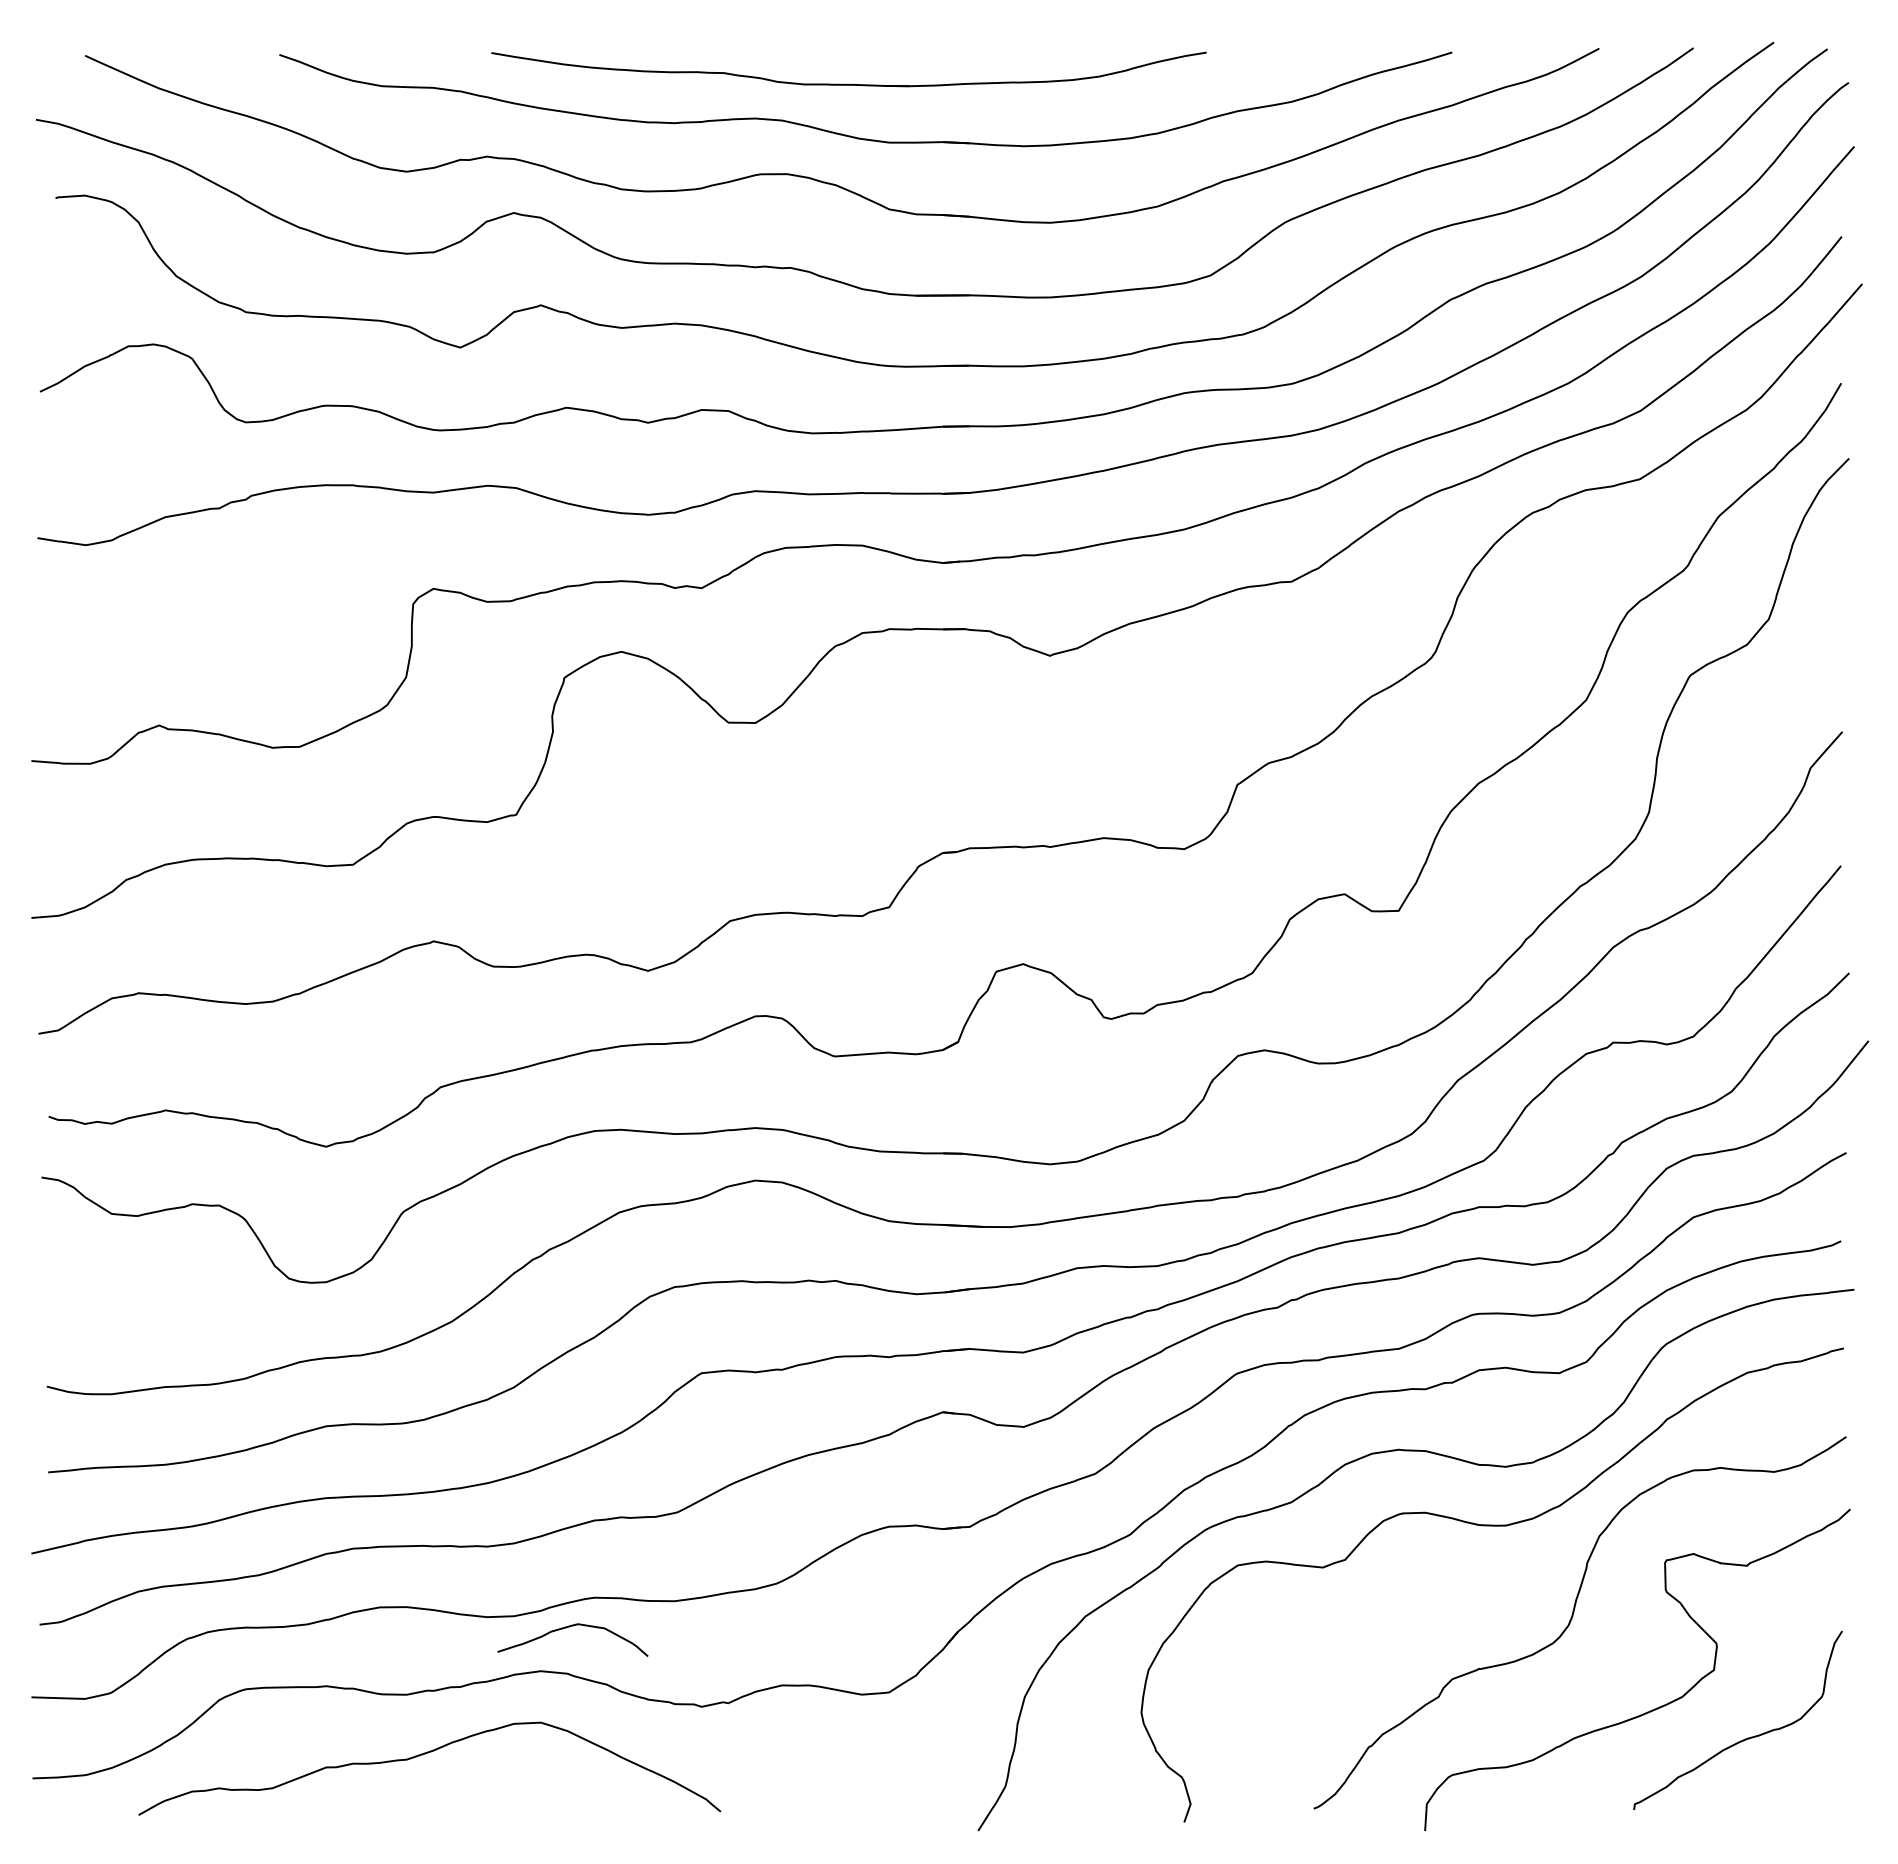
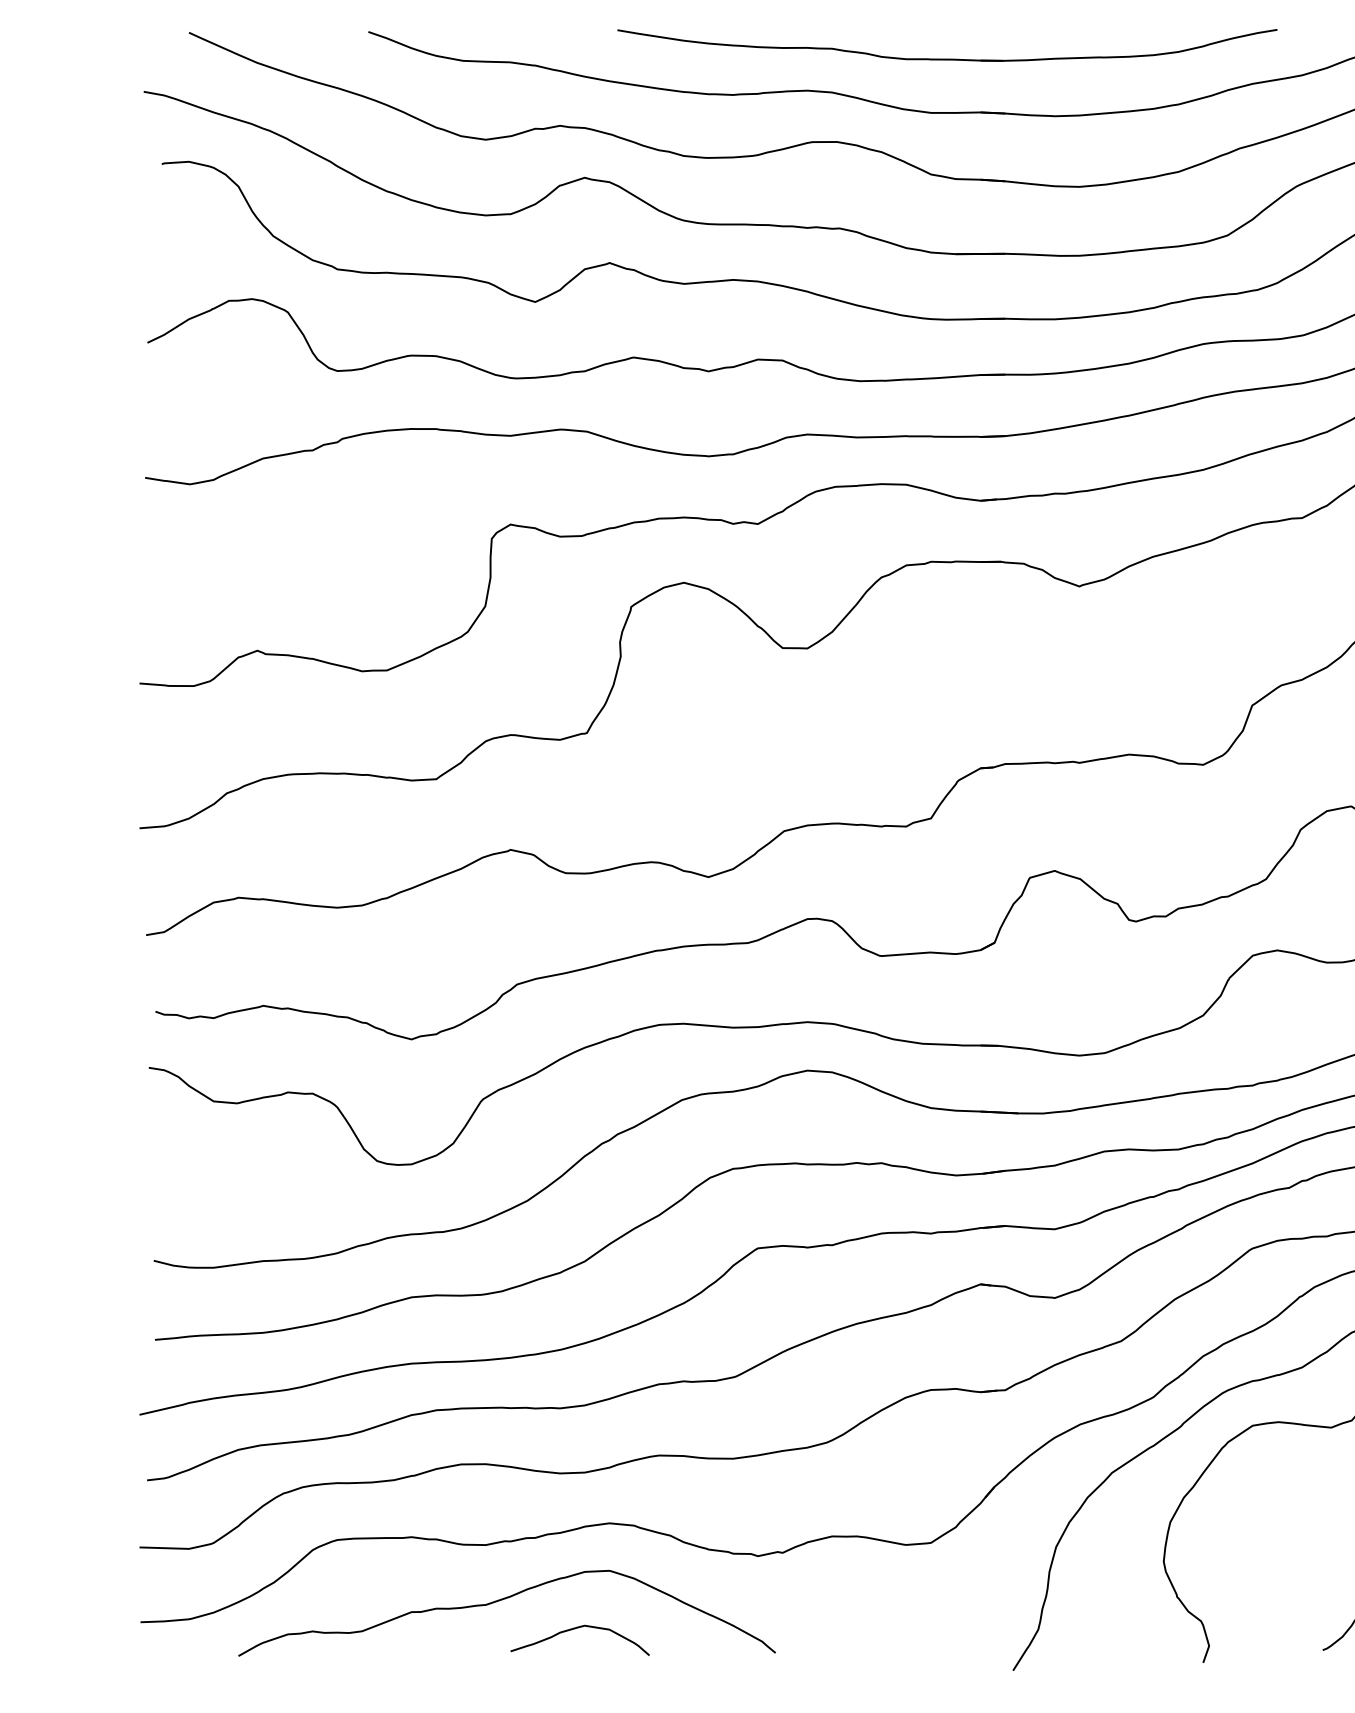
part: (846, 83) -> (945, 58), moved
curve: (569, 1627) -> (576, 1628), moved

